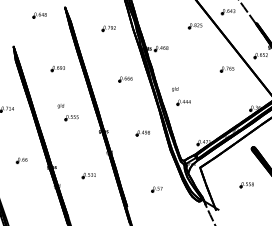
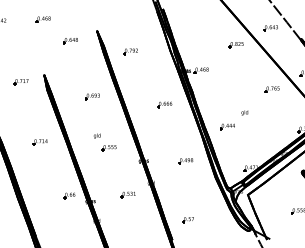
part: (108, 28) -> (130, 51), moved
text: (174, 88) -> (244, 112), moved
part: (22, 160) -> (69, 195), moved
part: (88, 175) -> (127, 194), moved
part: (156, 189) -> (187, 220), moved

